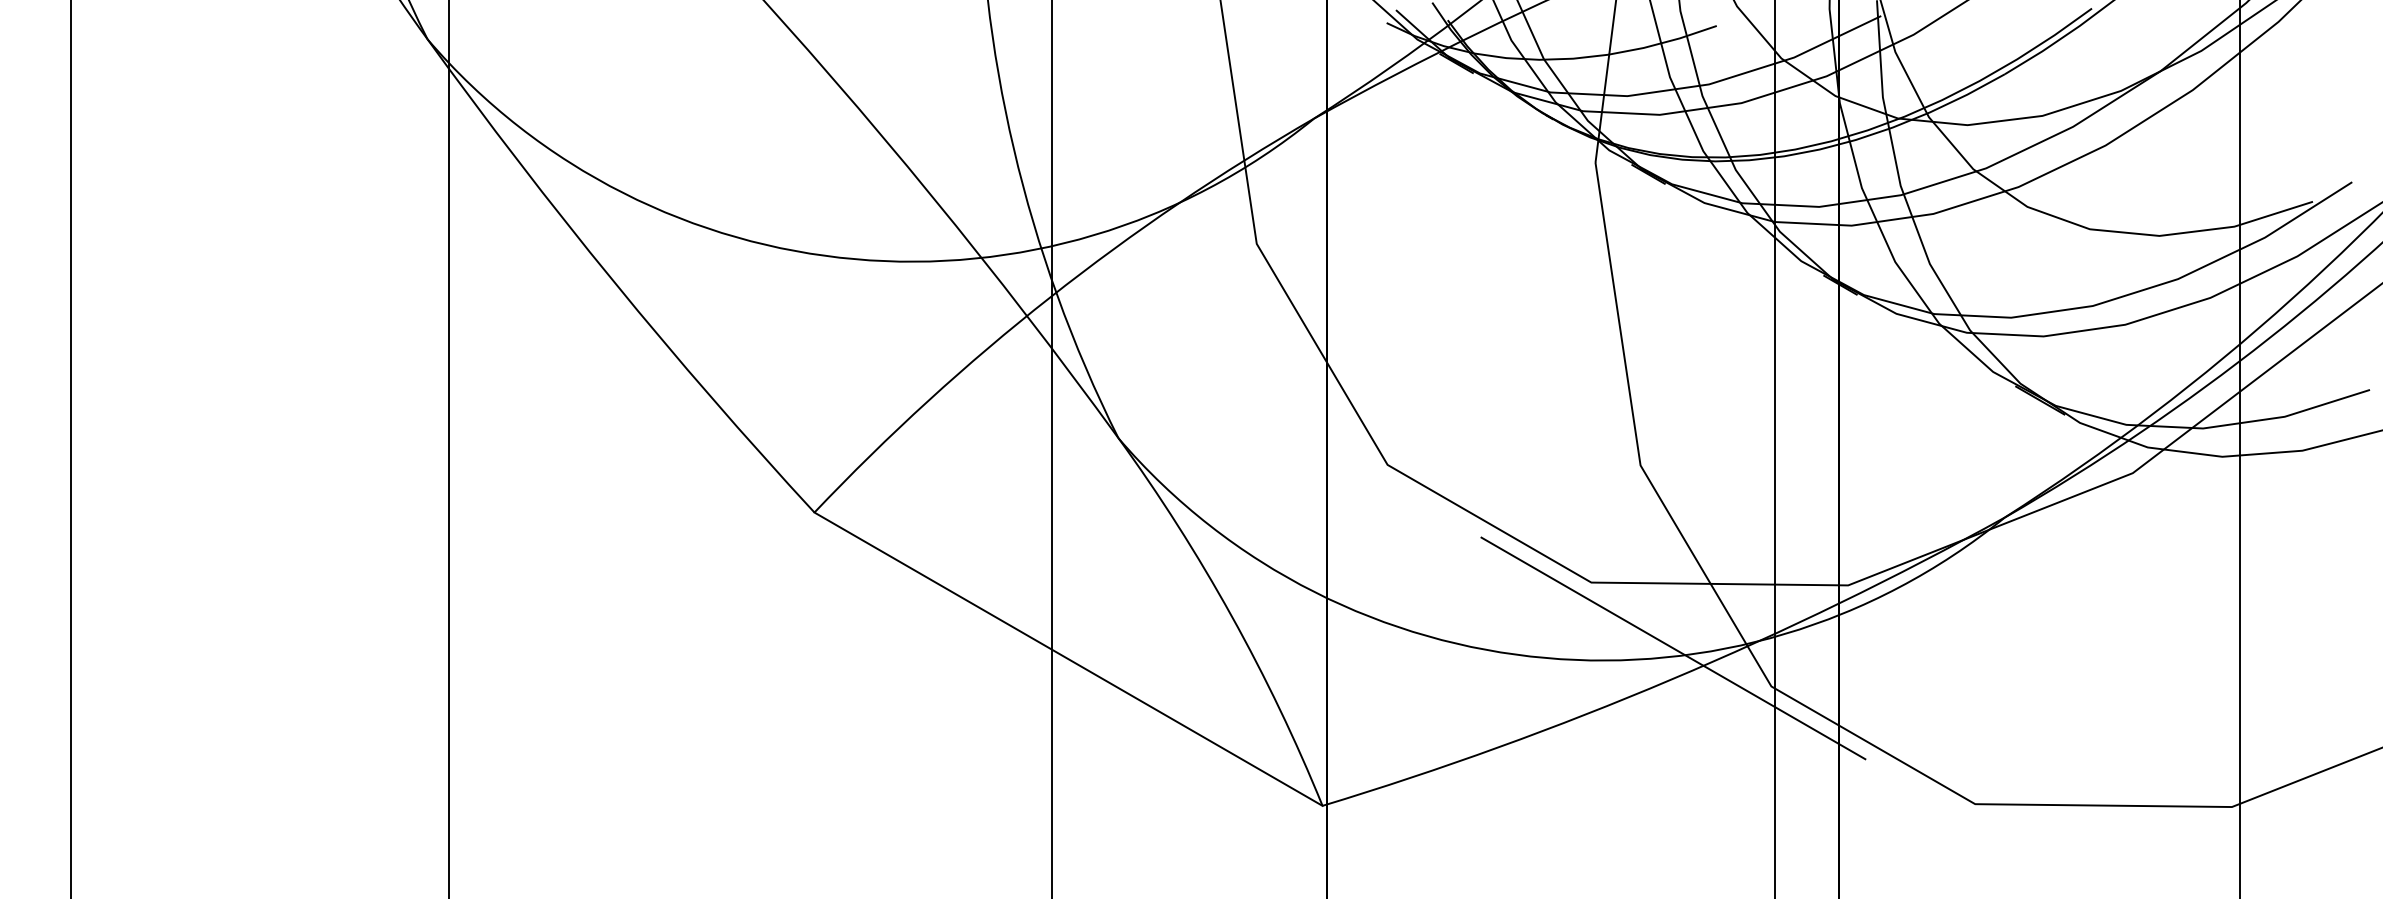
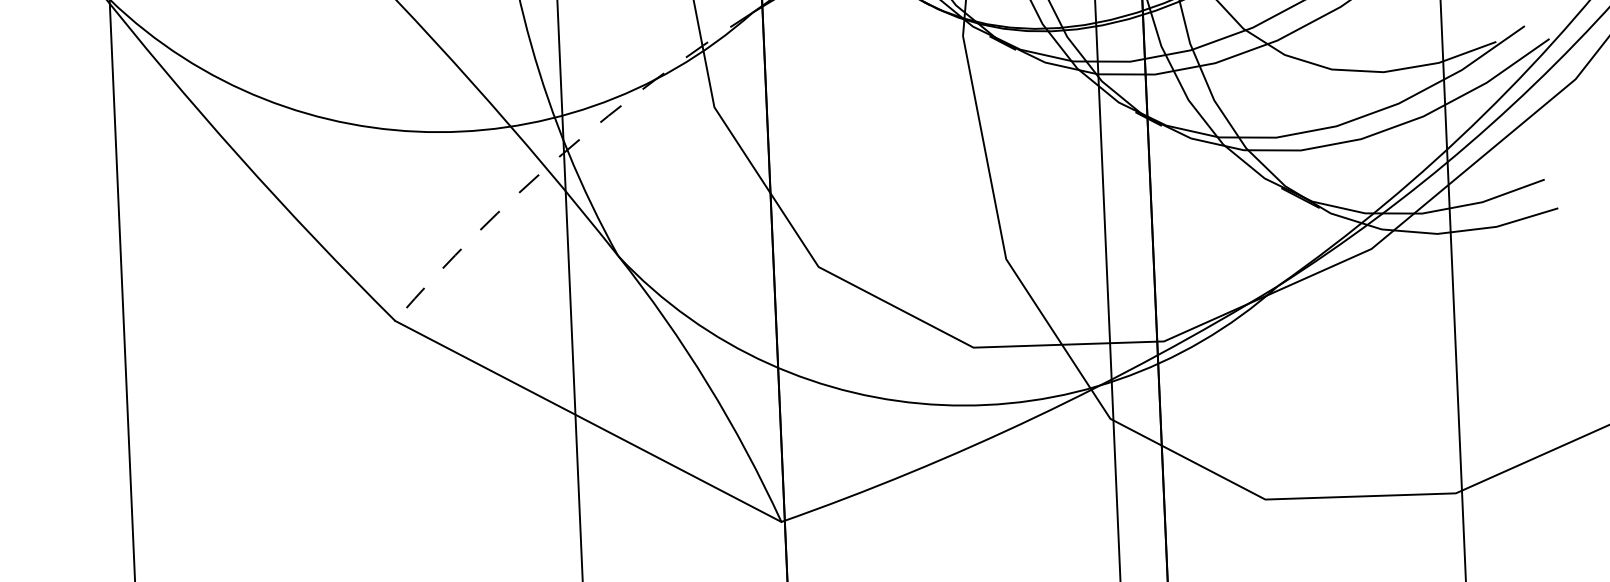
arc: (1050, 297) -> (563, 153), solid -> dashed
line: (1673, 648) -> (1036, 393), removed

